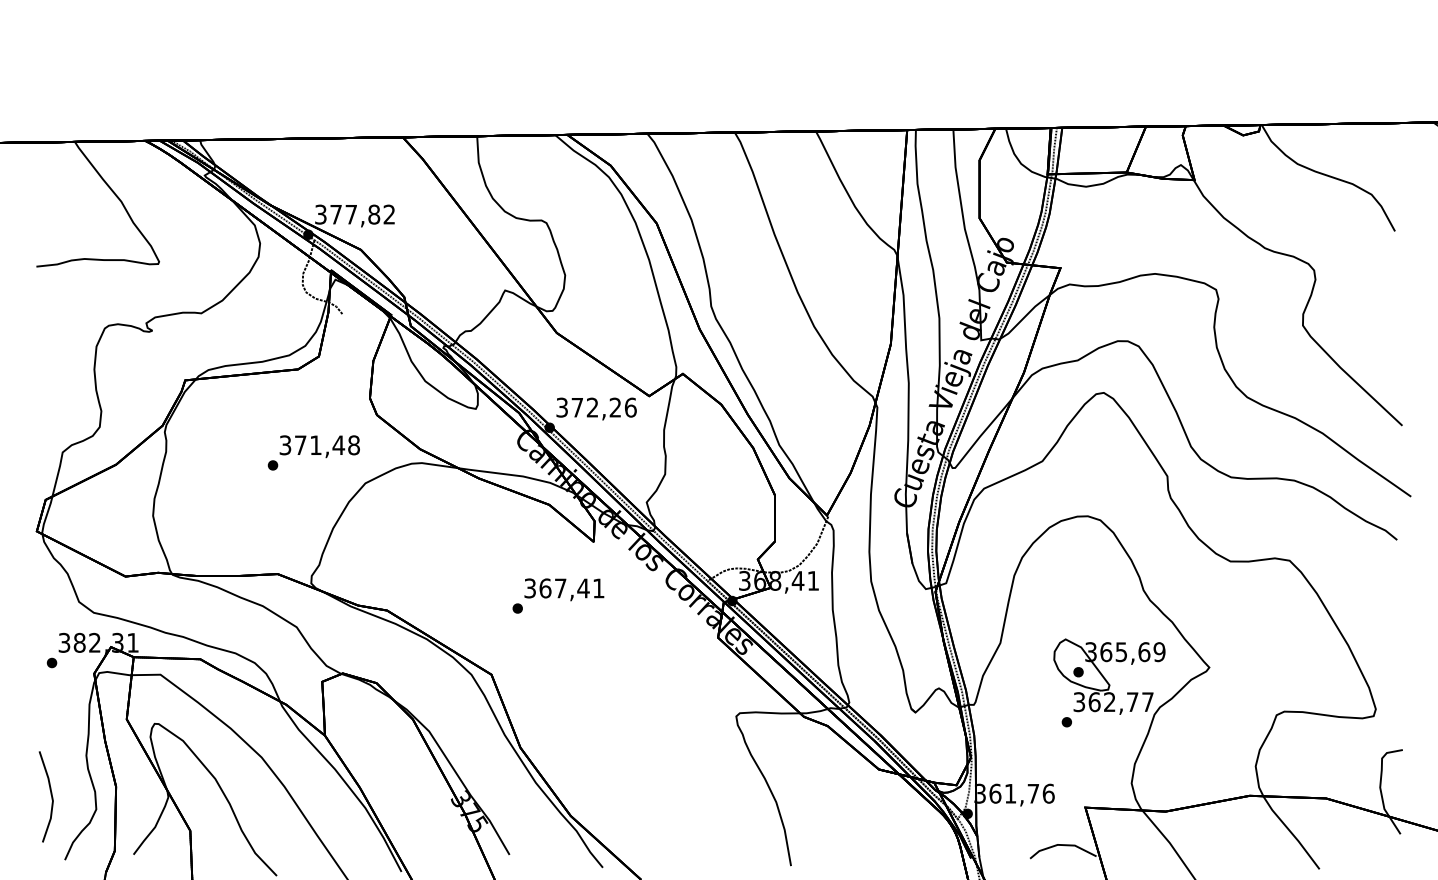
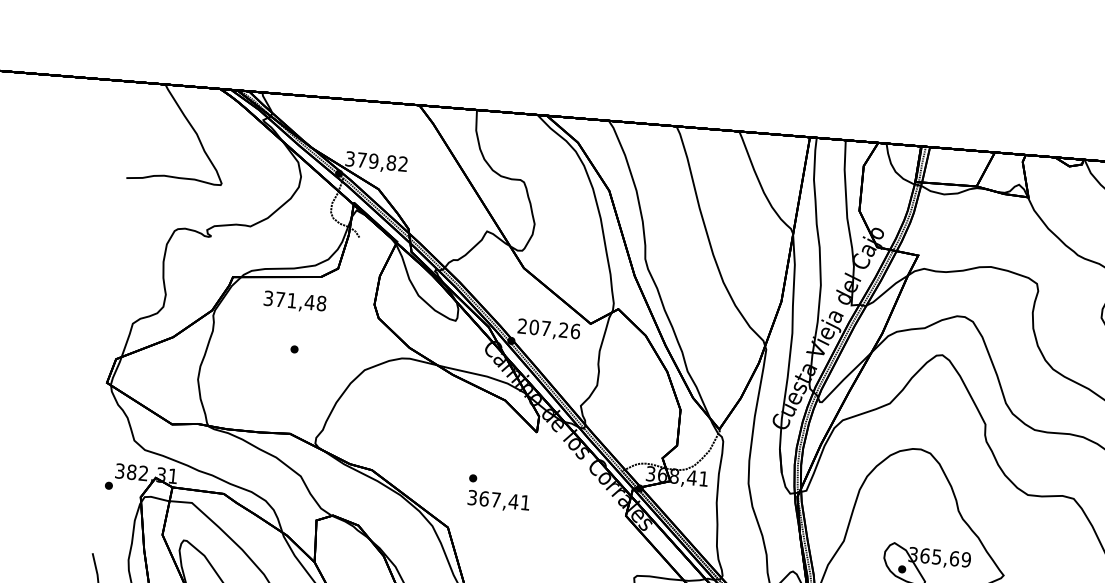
text: (351, 214) -> (373, 161), 377,82 -> 379,82
text: (577, 407) -> (534, 327), 372,26 -> 207,26
text: (319, 446) -> (294, 301), moved
text: (564, 589) -> (498, 501), moved

